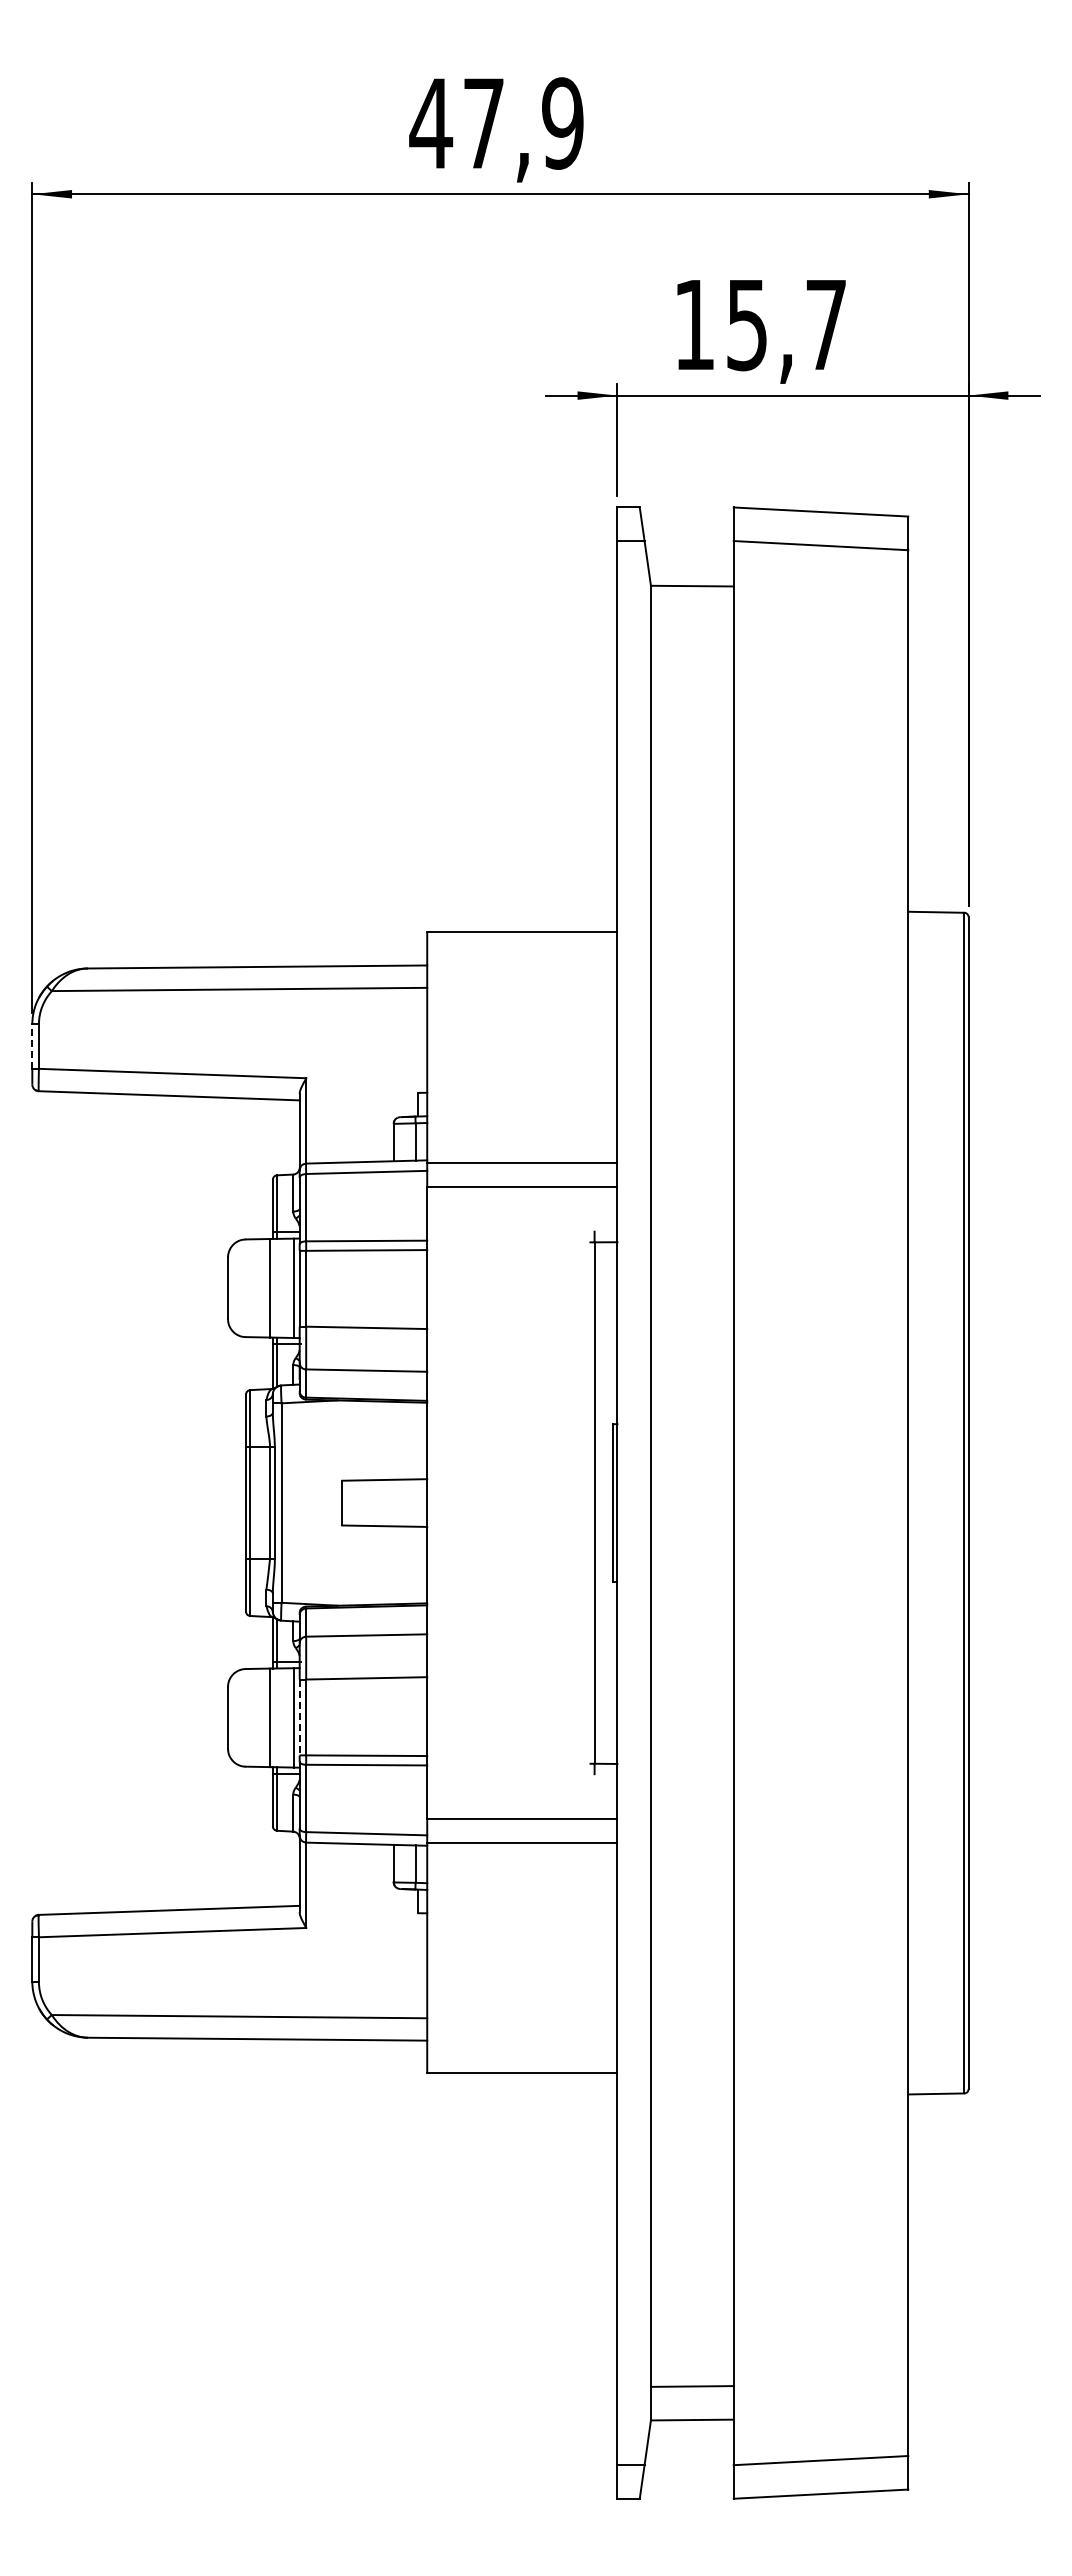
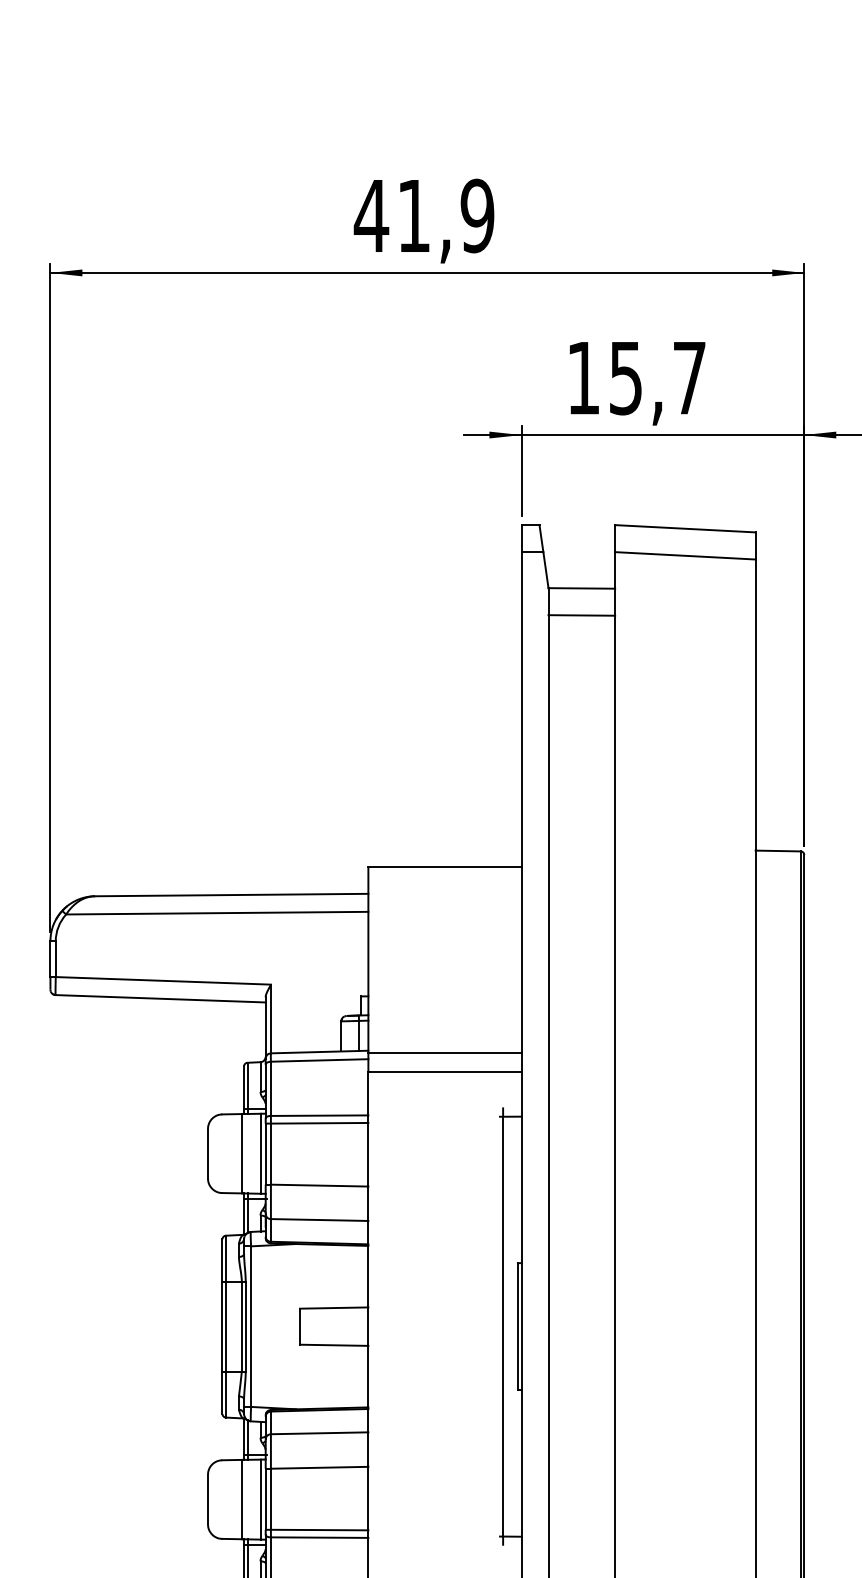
text: (483, 123) -> (413, 215), 47,9 -> 41,9
line: (691, 619) -> (581, 615), added
line: (32, 1046) -> (50, 959), dashed -> solid
line: (299, 1717) -> (265, 1499), dashed -> solid

